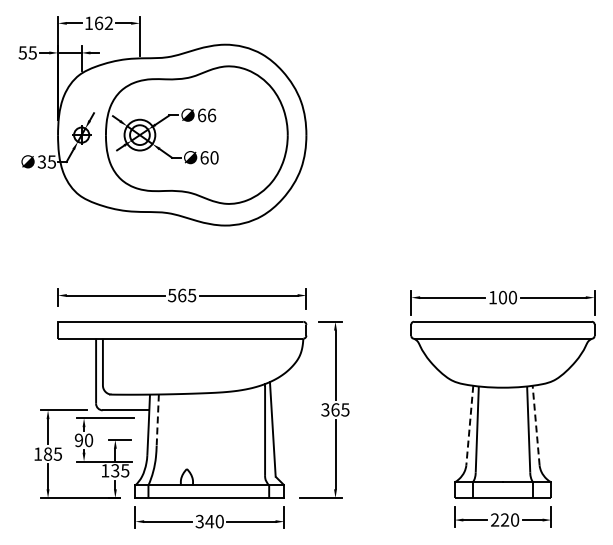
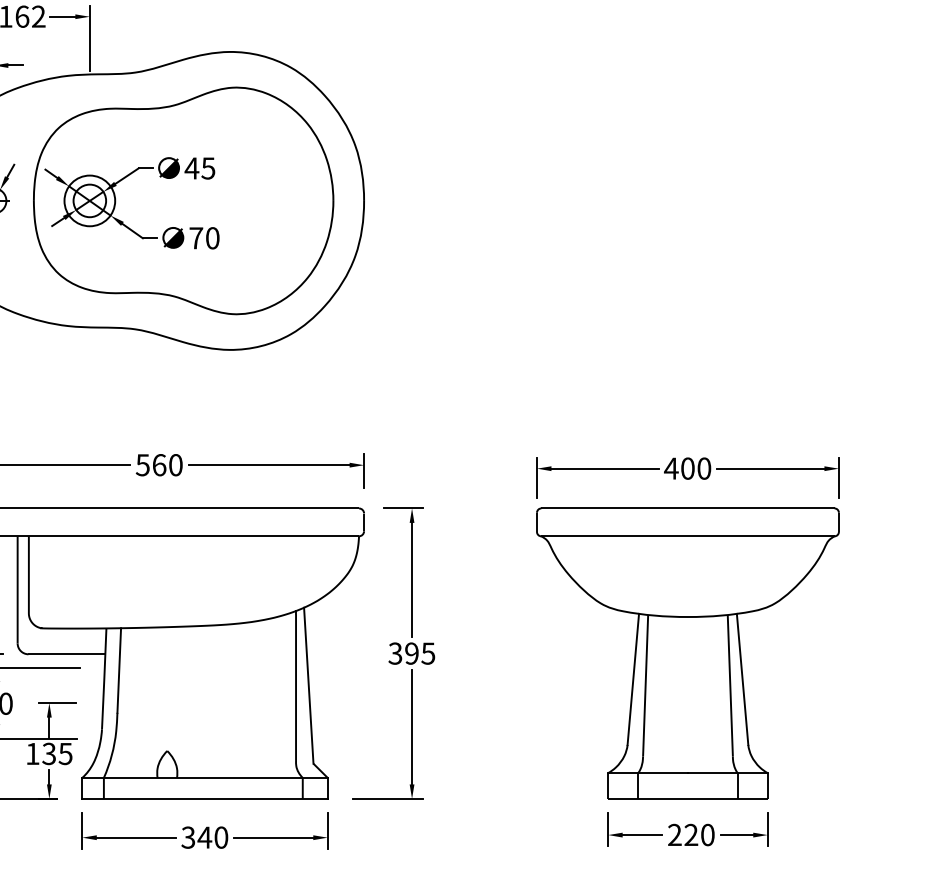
text: (206, 115) -> (199, 168), 66 -> 45
text: (204, 157) -> (196, 237), 60 -> 70
text: (192, 295) -> (176, 465), 565 -> 560
text: (492, 297) -> (670, 468), 100 -> 400
text: (335, 409) -> (412, 652), 365 -> 395
line: (157, 420) -> (118, 671), dashed -> solid
line: (469, 425) -> (632, 679), dashed -> solid
line: (536, 425) -> (743, 679), dashed -> solid

